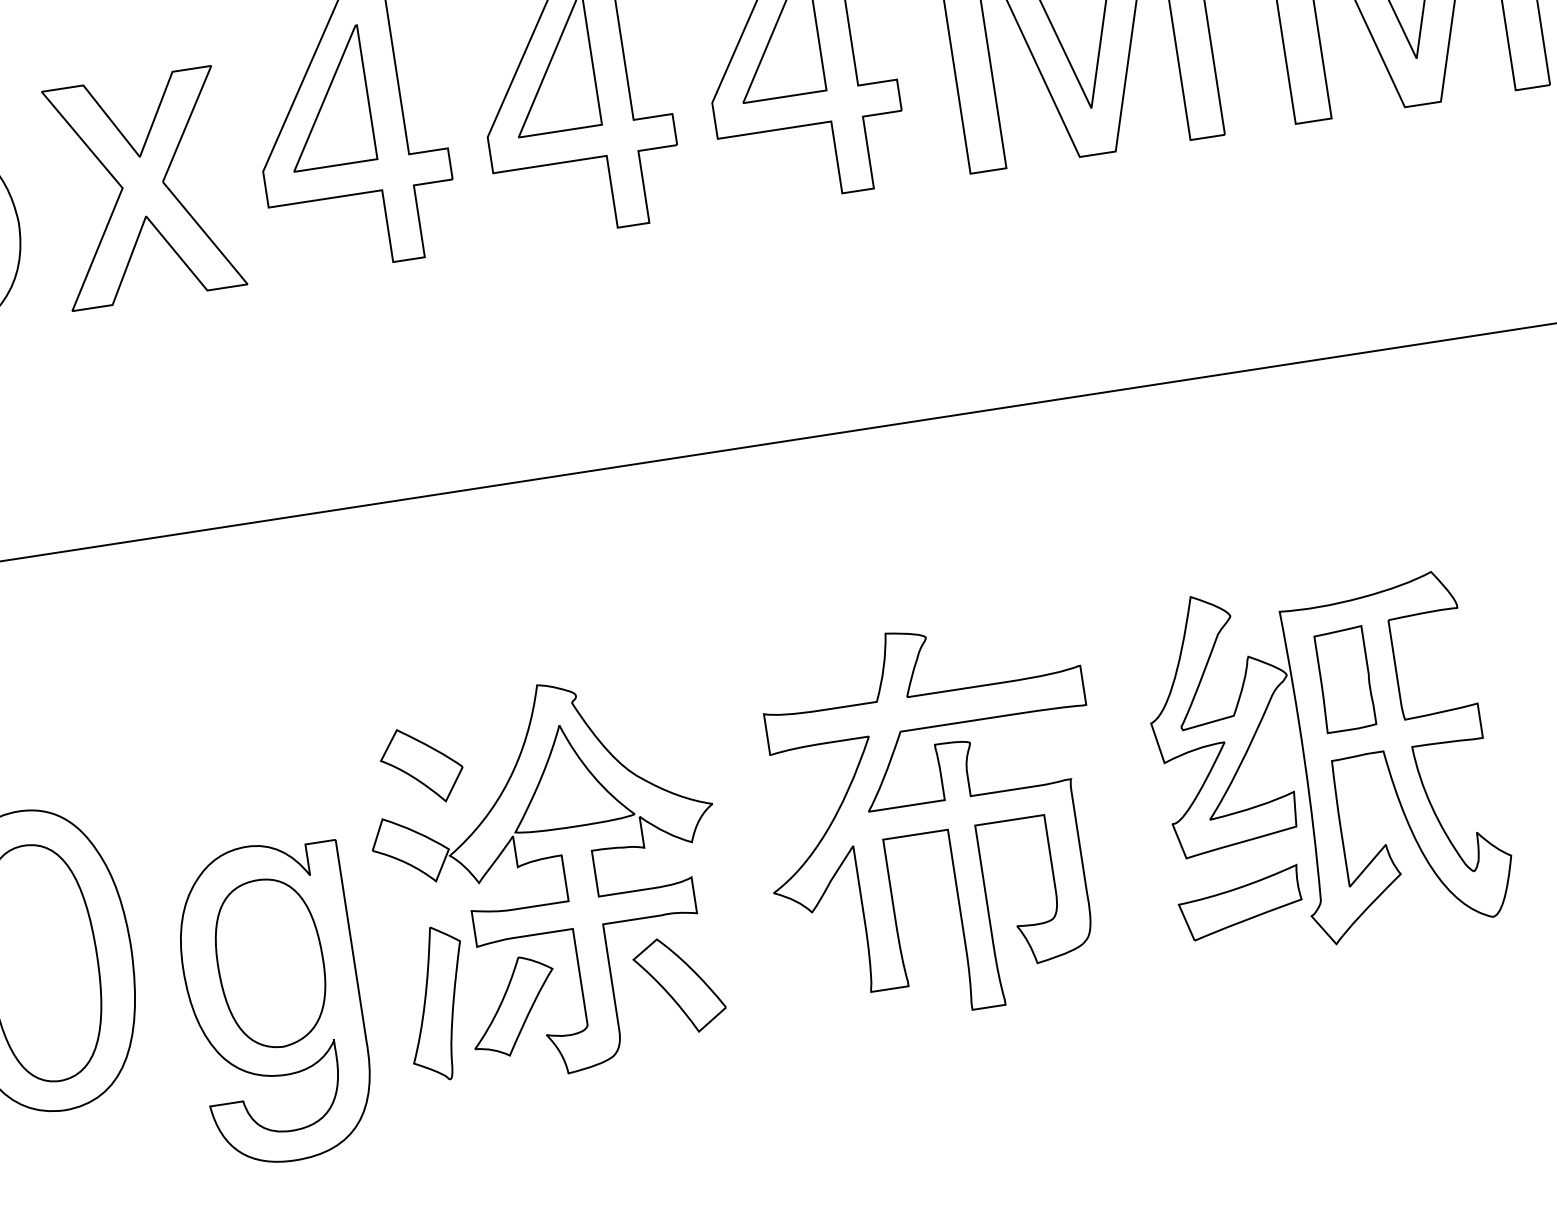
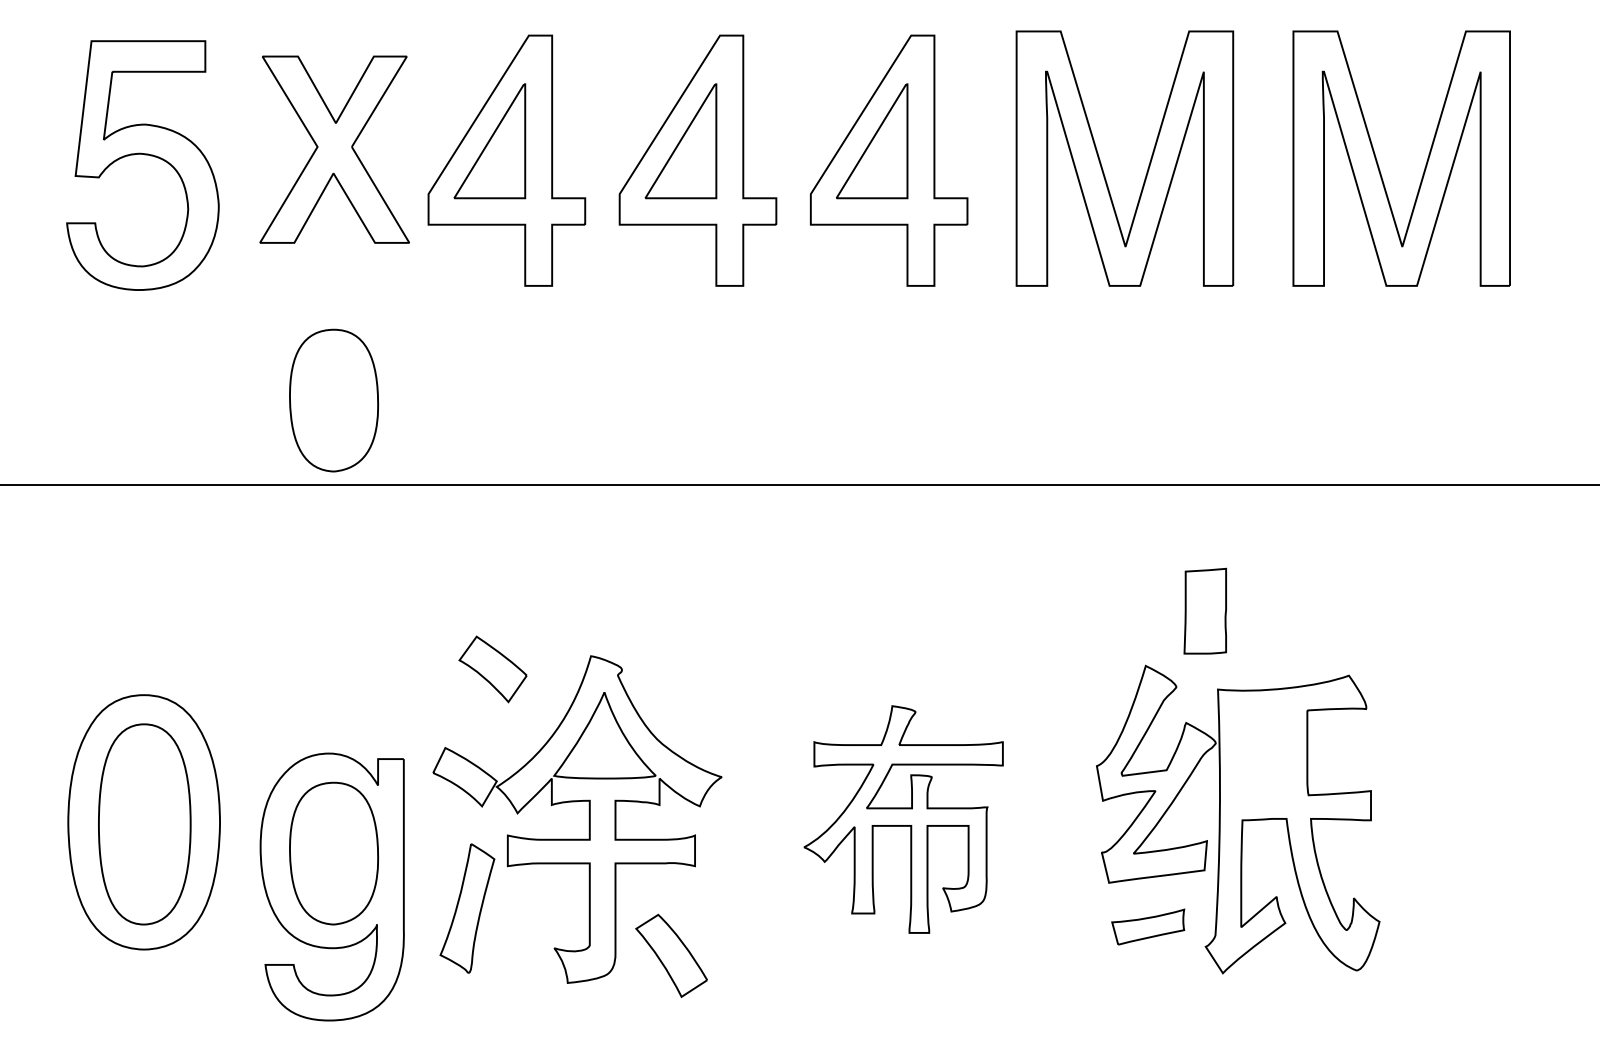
part: (142, 188) -> (334, 149), moved
part: (188, 431) -> (333, 400), added
part: (1343, 678) -> (1204, 610), moved
part: (421, 765) -> (492, 669), moved
part: (933, 820) -> (903, 819), size x0.7
part: (1239, 902) -> (1147, 926), size x0.7
part: (679, 984) -> (671, 955), moved
part: (513, 1006) -> (530, 920), removed

